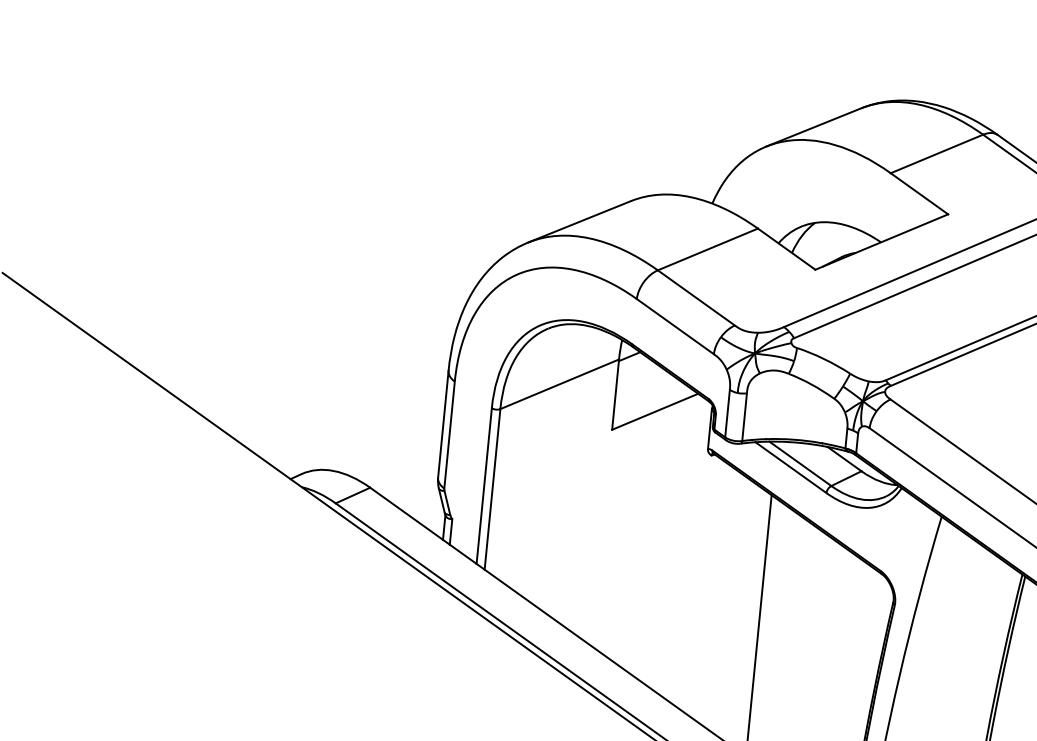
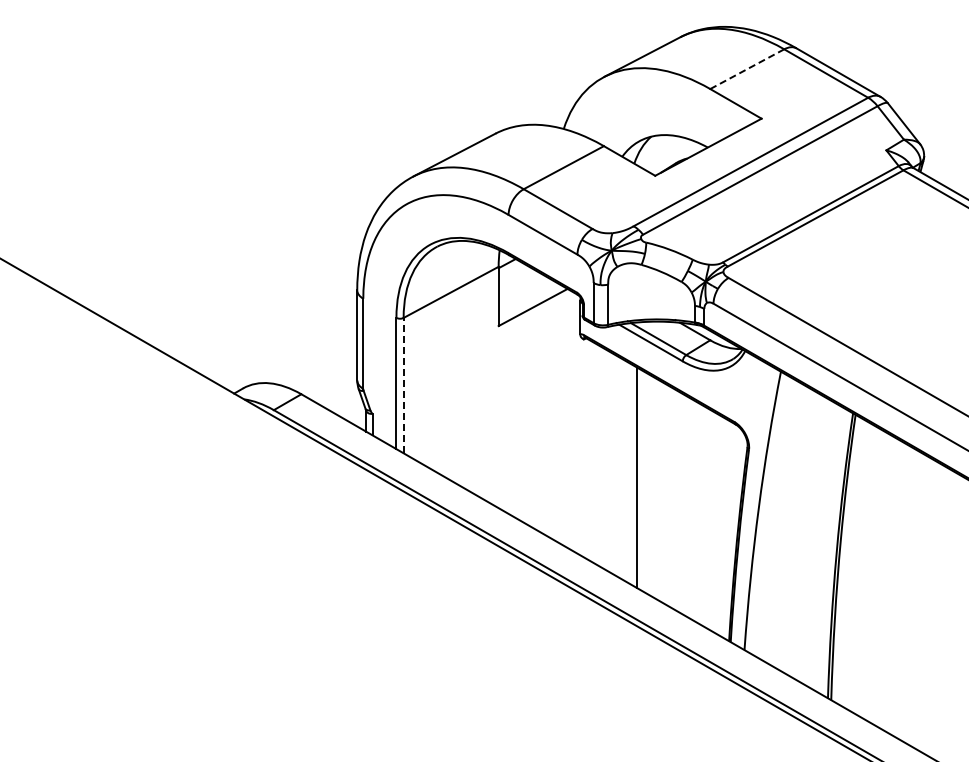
line: (937, 154) -> (747, 69), solid -> dashed
line: (492, 489) -> (403, 385), solid -> dashed

